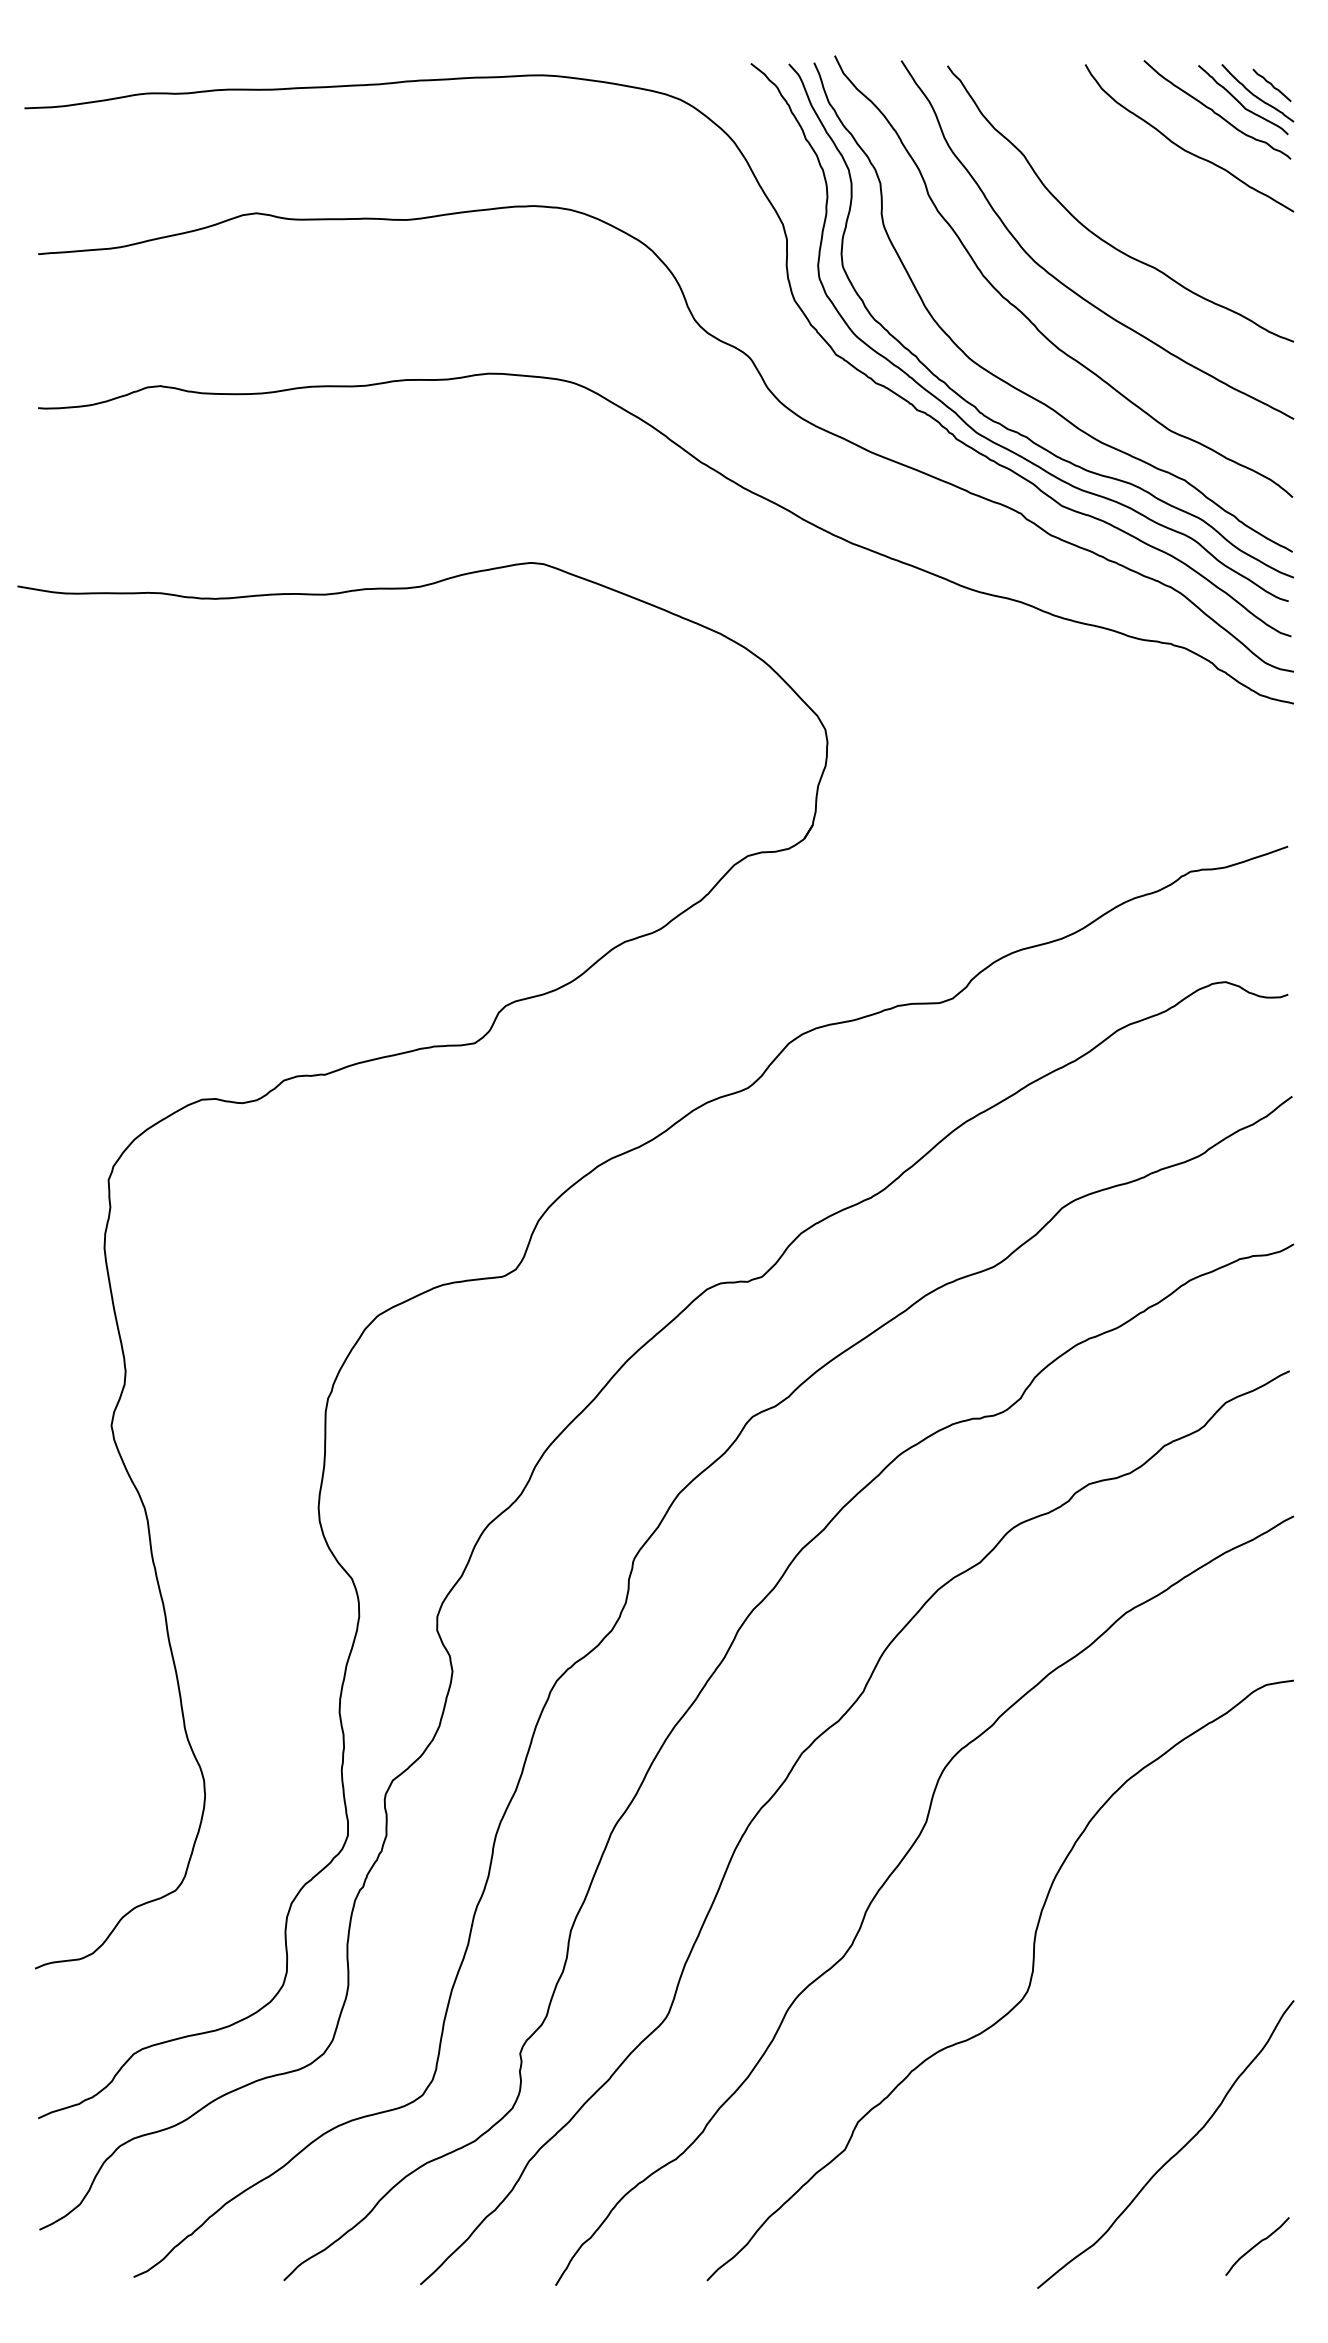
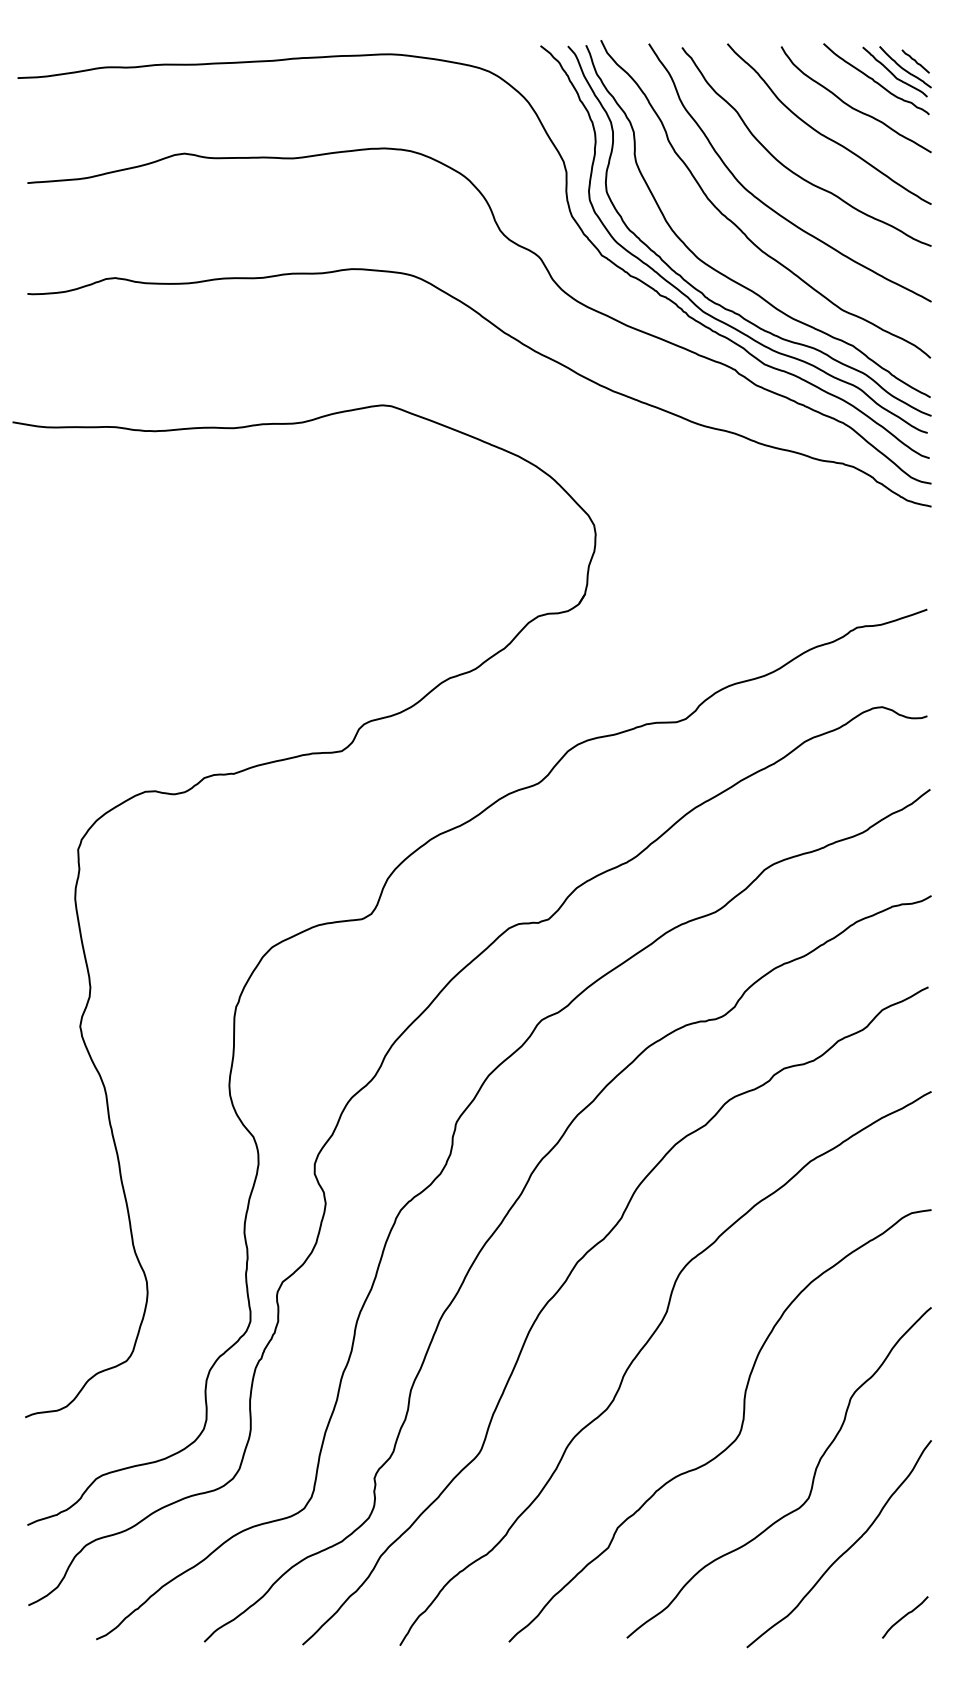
curve: (1143, 186) -> (823, 134), added
curve: (1128, 2053) -> (812, 1478), added

